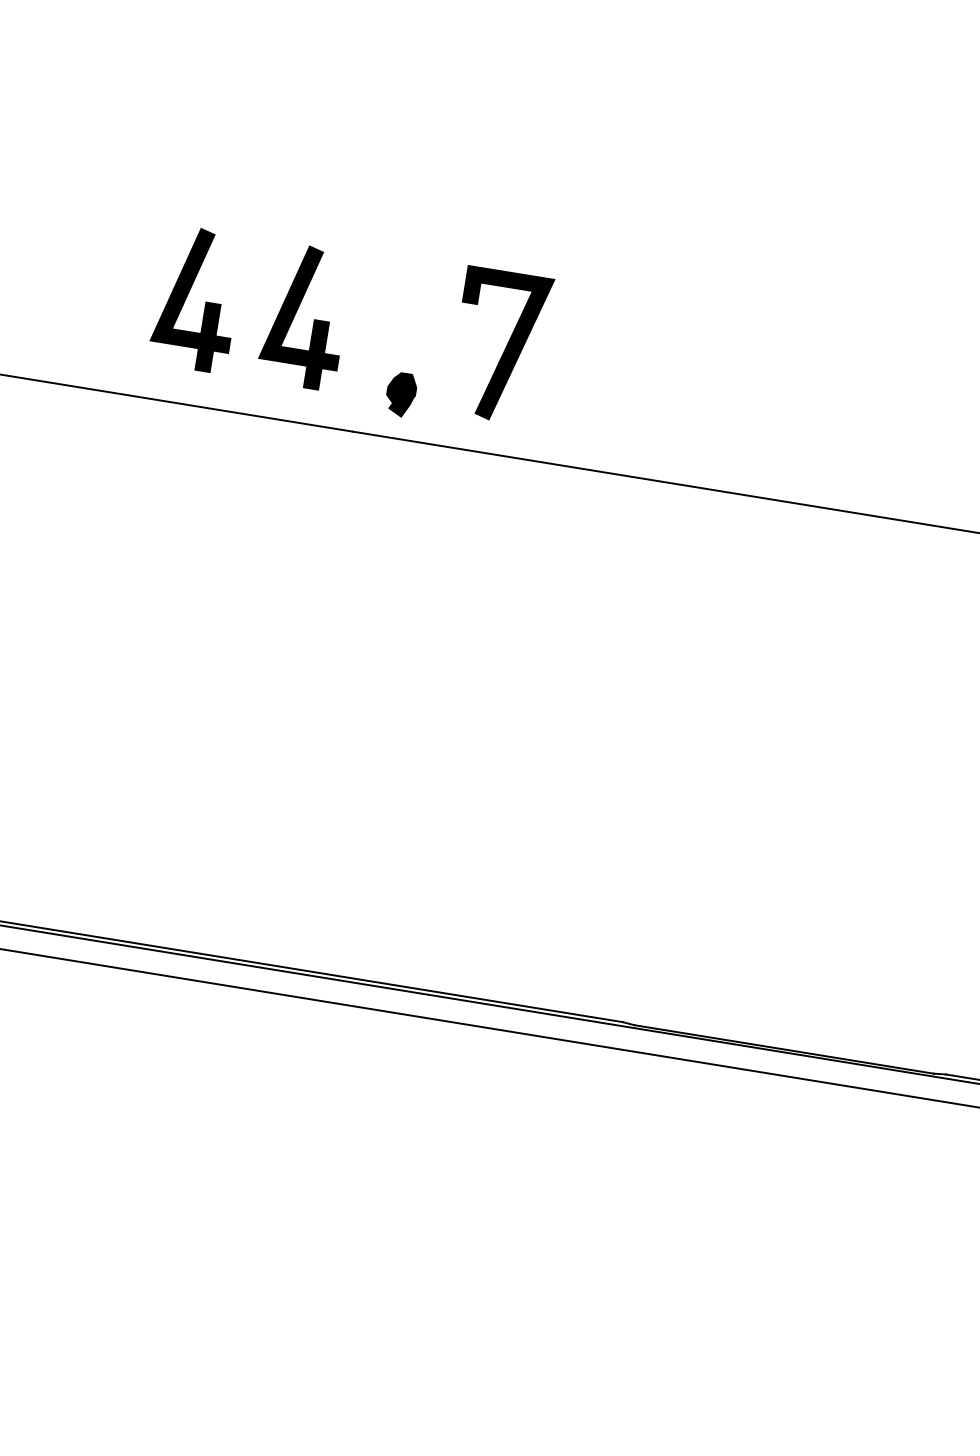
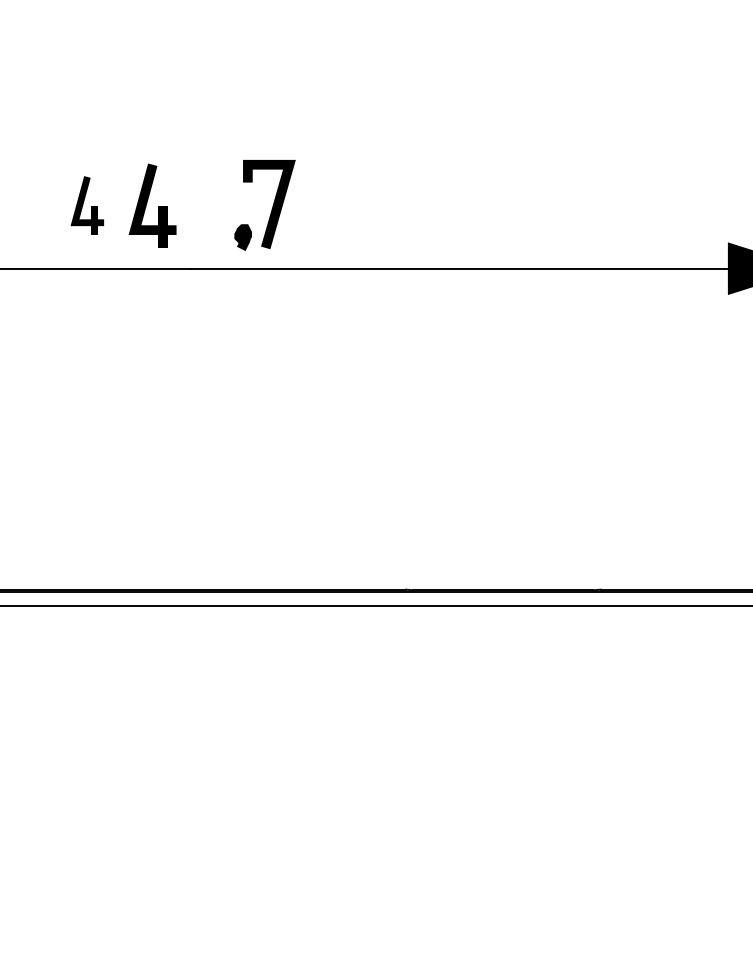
part: (197, 298) -> (87, 205), size x0.7
part: (399, 394) -> (242, 237), moved

